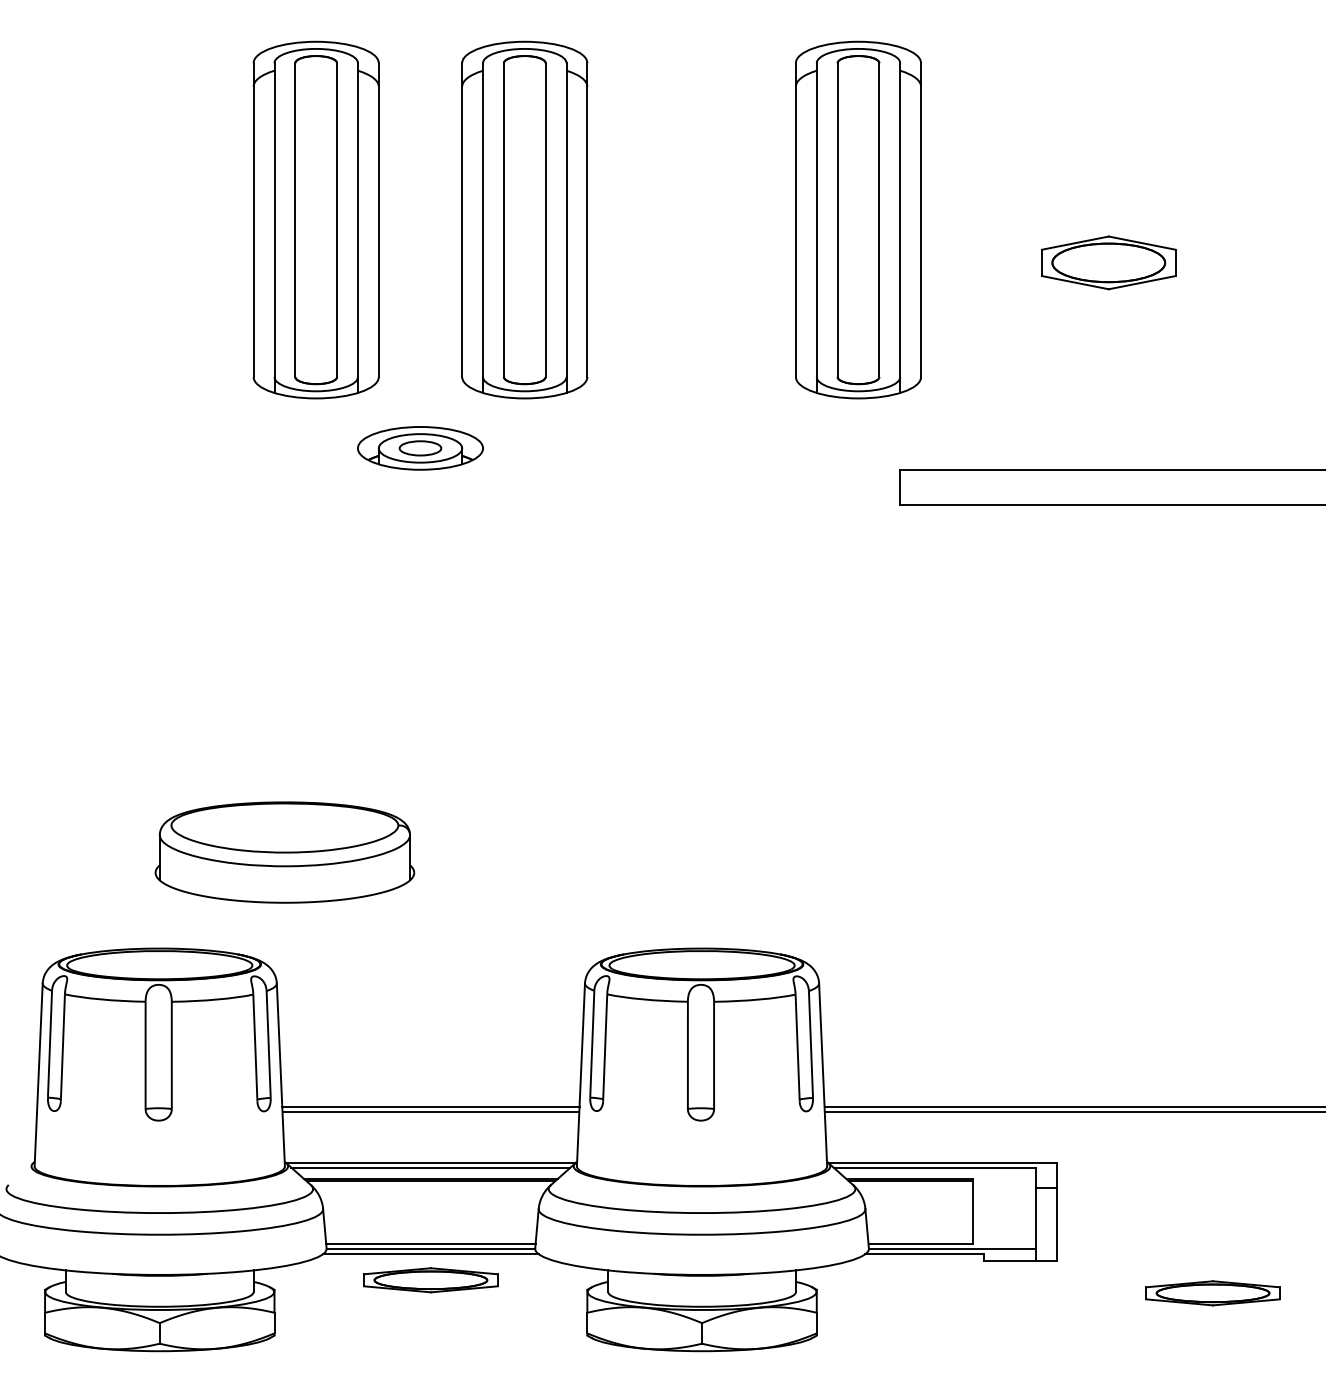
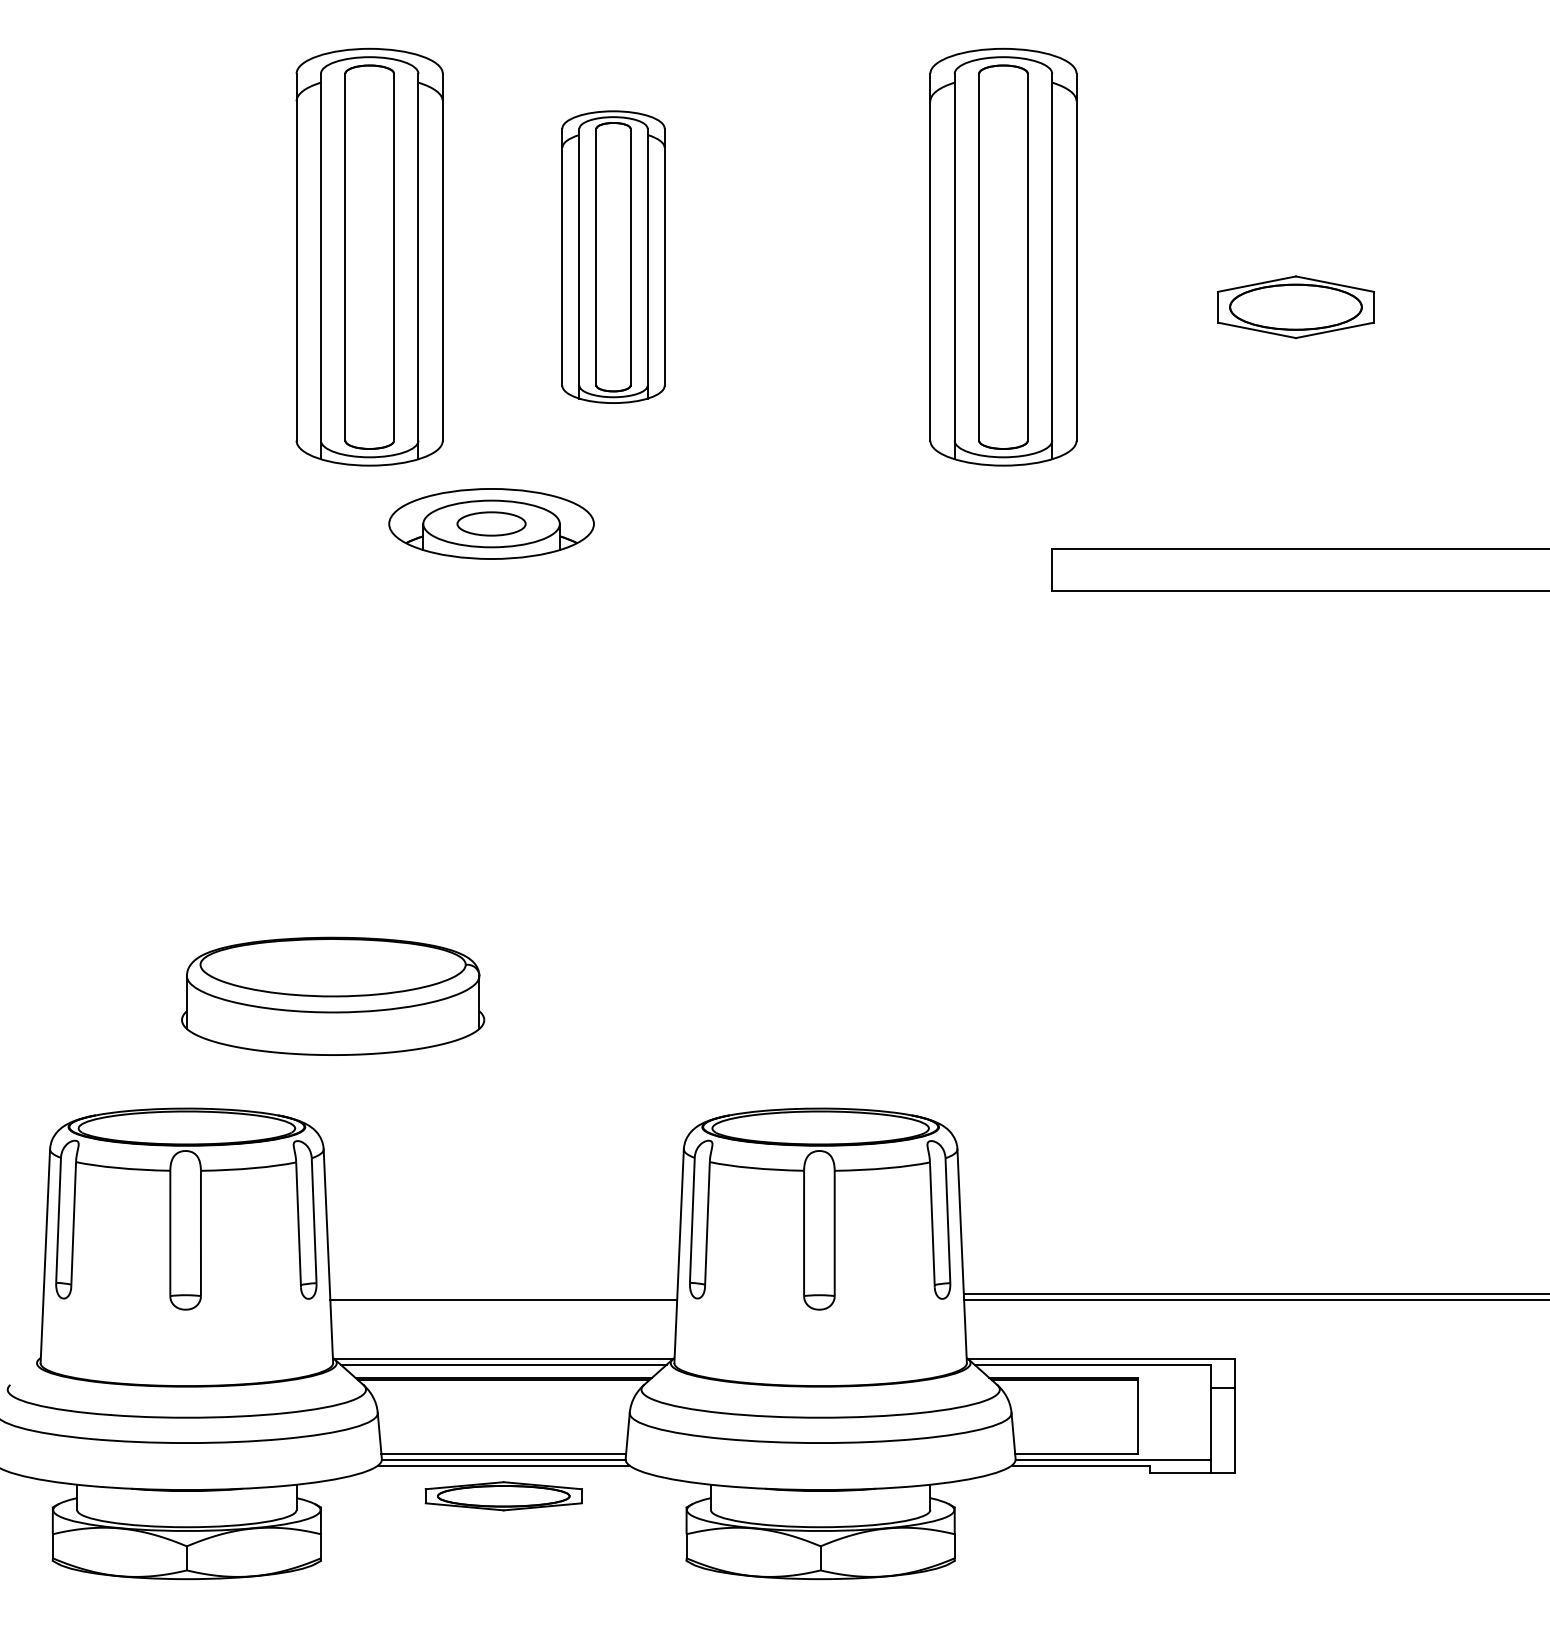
part: (524, 219) -> (613, 256), size x0.7
part: (420, 448) -> (491, 524), size x1.4
line: (430, 1107) -> (503, 1294), removed
part: (1212, 1293) -> (1417, 1511), removed

